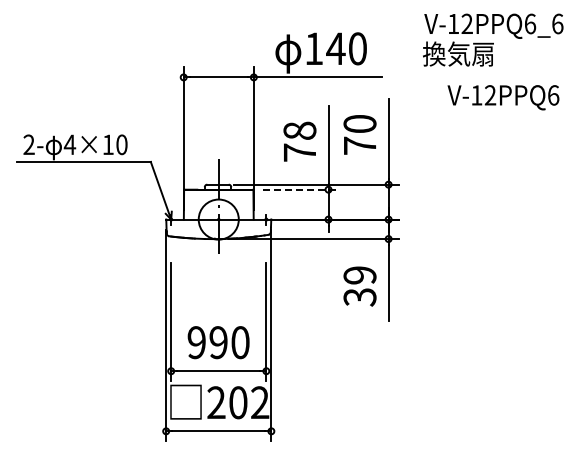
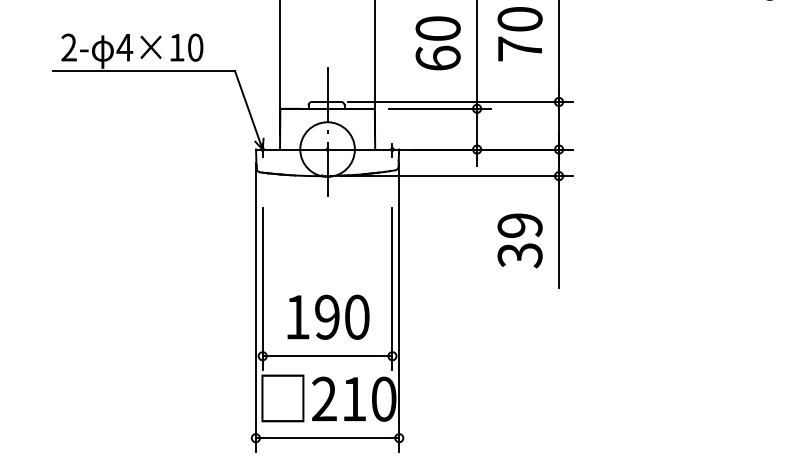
text: (299, 141) -> (437, 43), 78 -> 60
line: (300, 189) -> (438, 108), dashed -> solid
text: (196, 342) -> (297, 317), 990 -> 190
text: (249, 402) -> (369, 398), 202 -> 210

